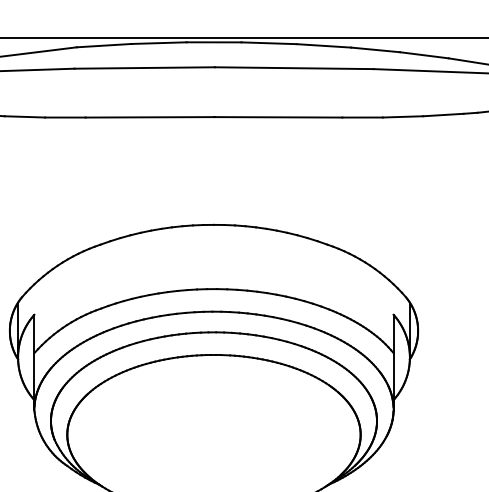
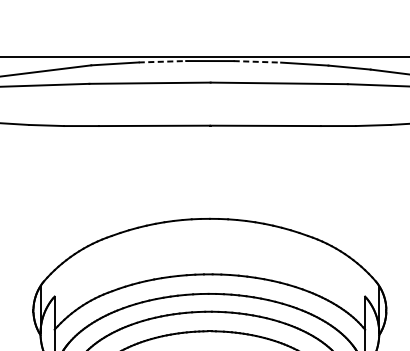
line: (159, 43) -> (162, 62), solid -> dashed
line: (269, 43) -> (257, 62), solid -> dashed

